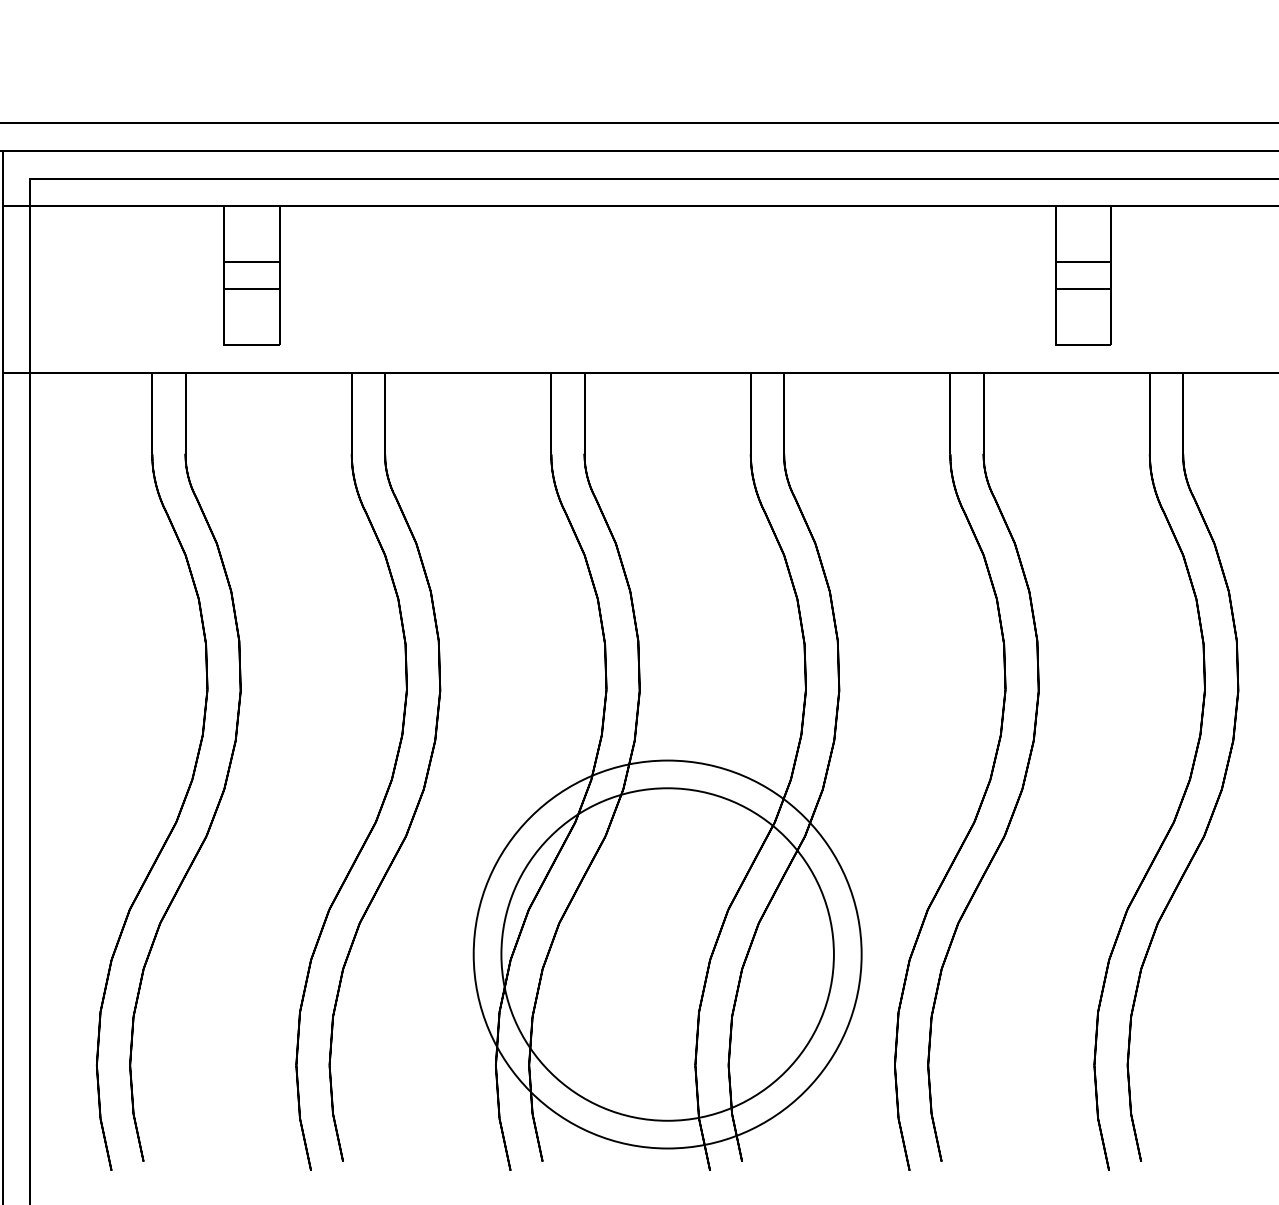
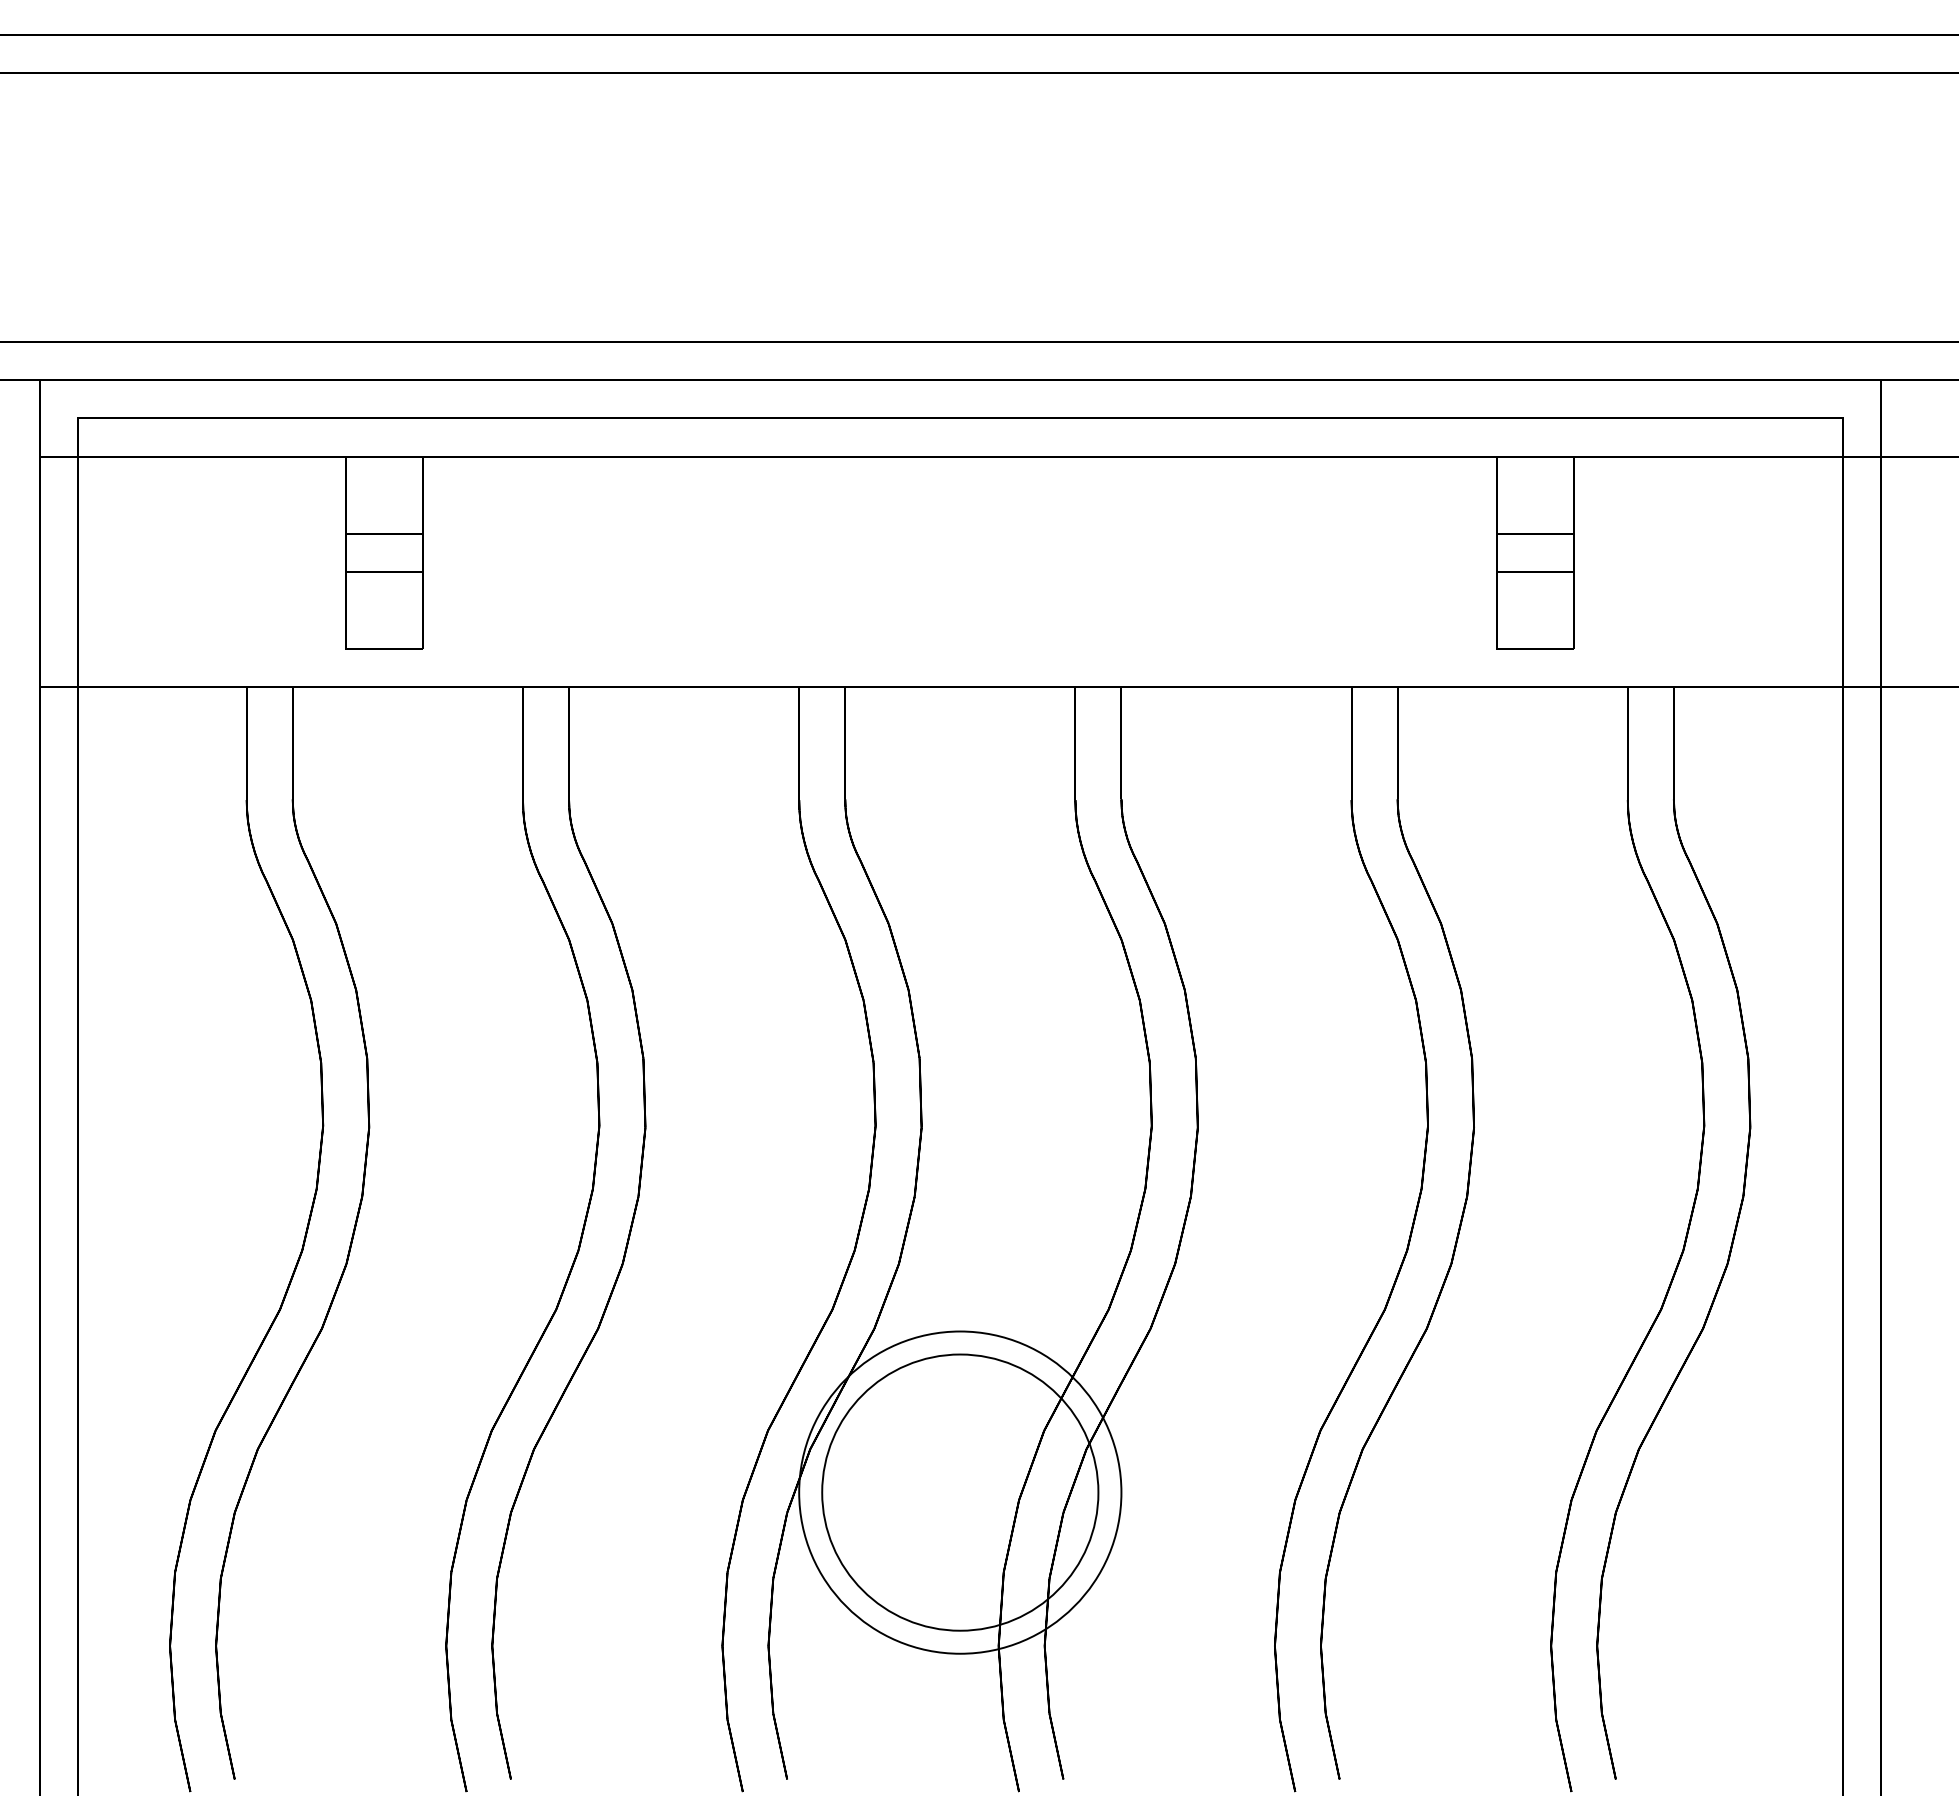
circle: (667, 954) -> (959, 1492), size x0.6
circle: (667, 954) -> (960, 1492), size x0.6

